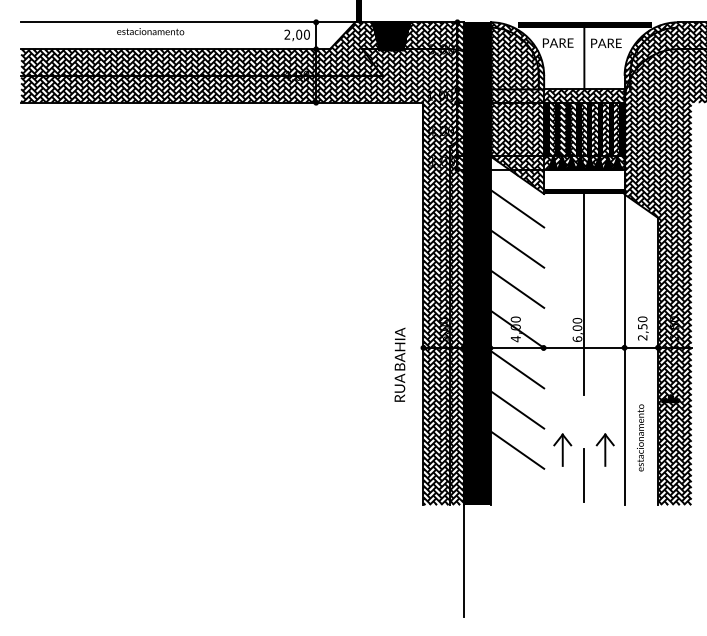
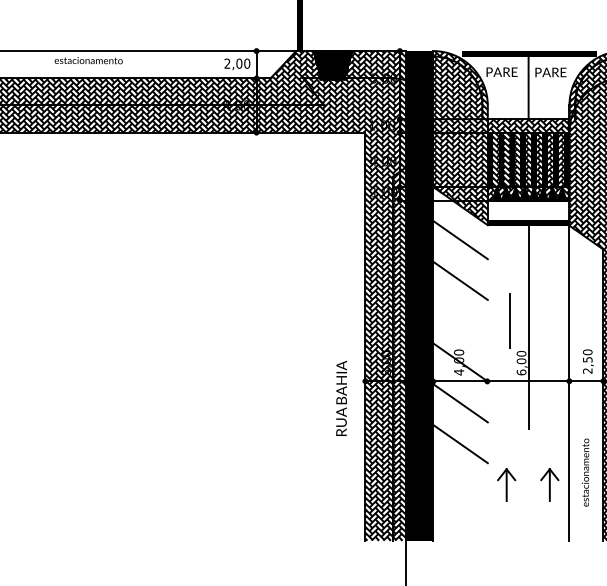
line: (517, 288) -> (460, 321), removed
line: (517, 449) -> (460, 484), removed
line: (583, 475) -> (509, 321), moved

